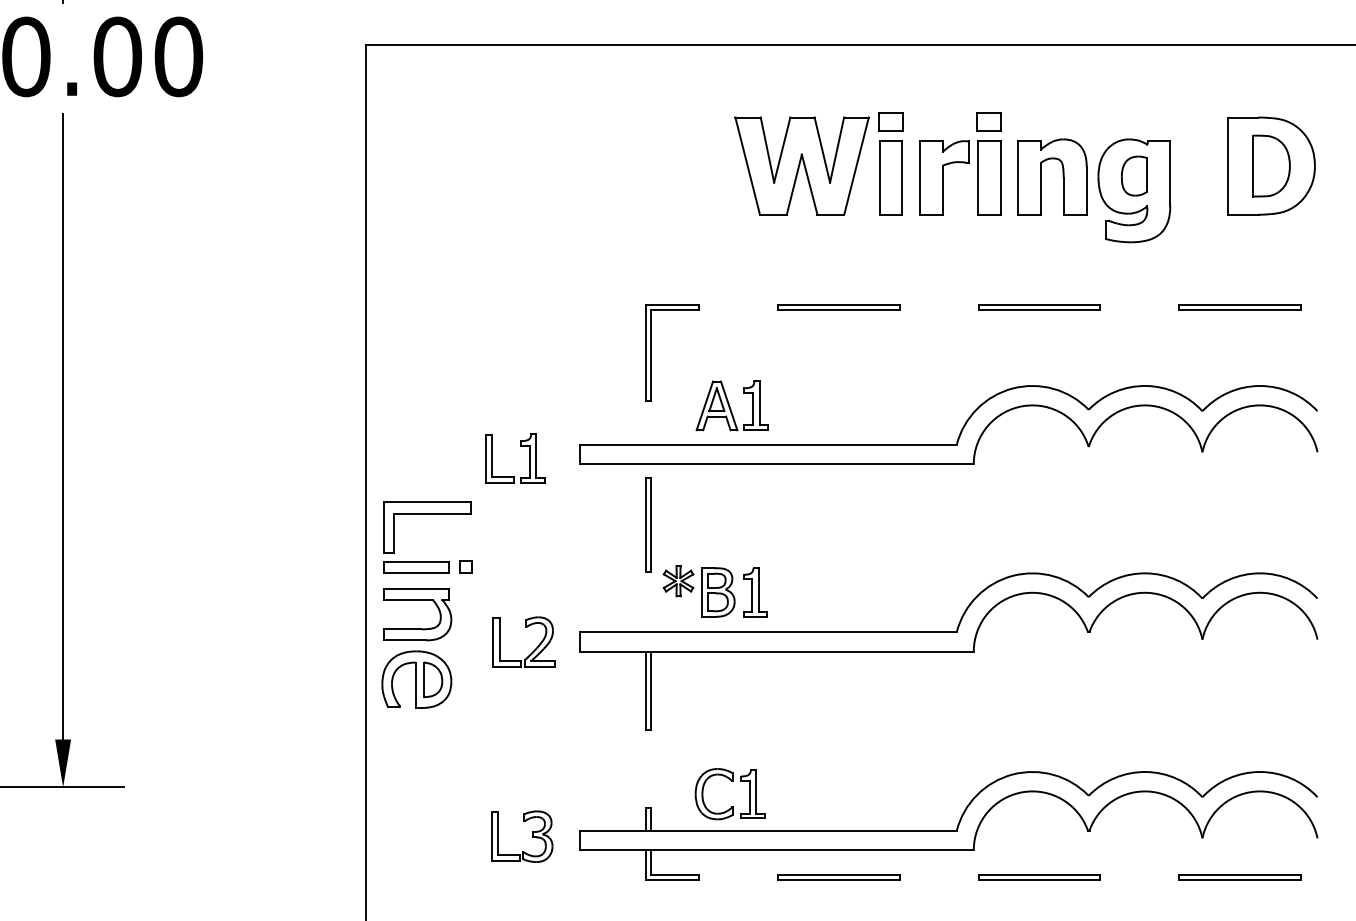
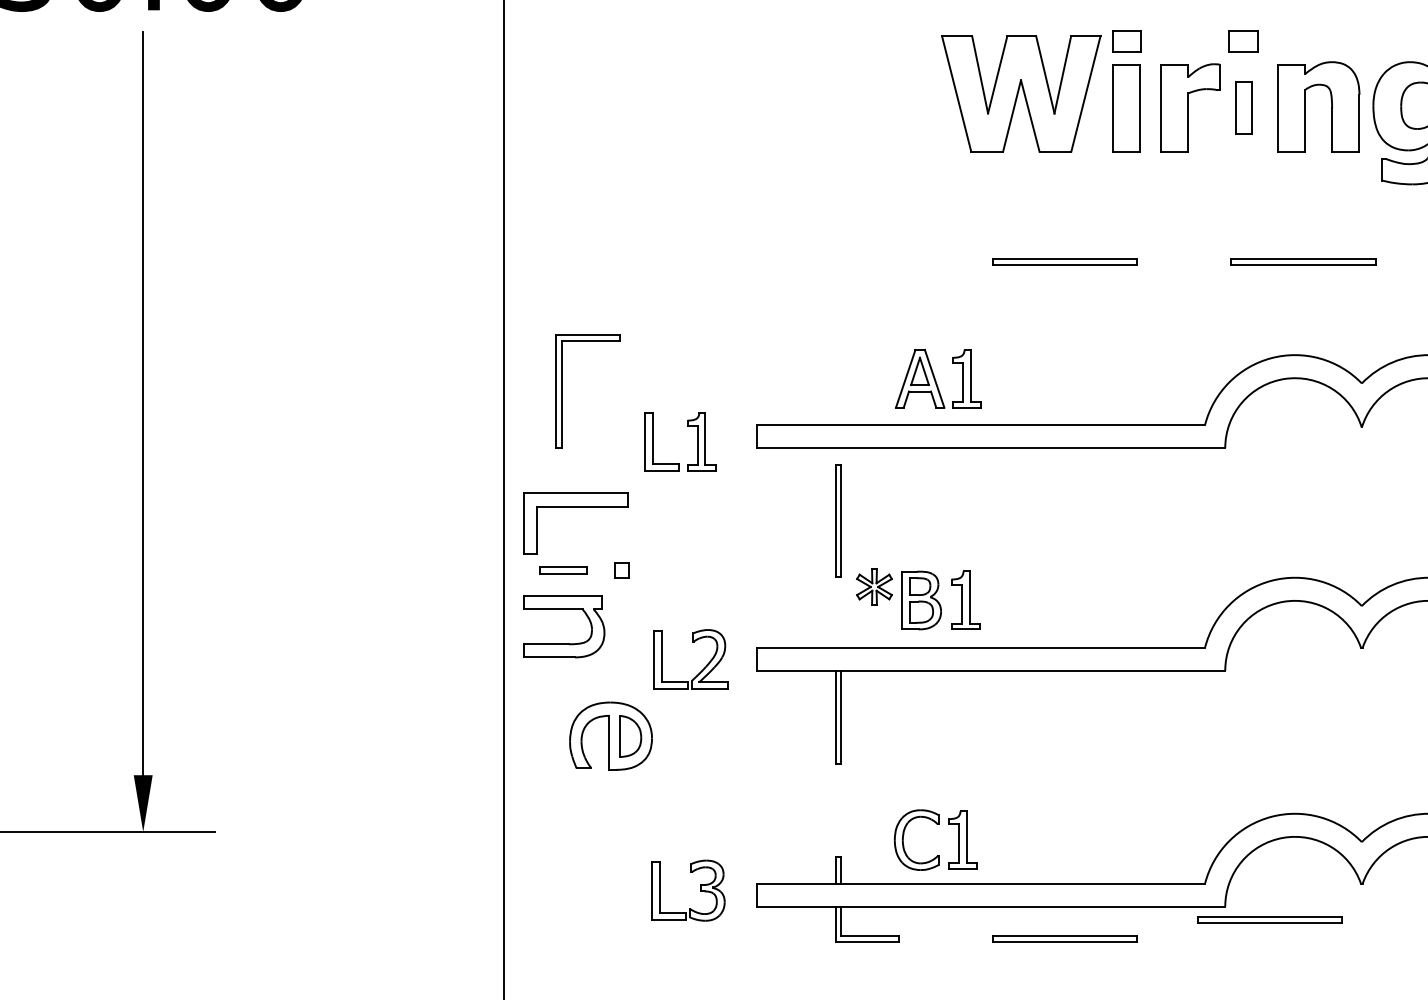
part: (989, 177) -> (1243, 107), size x0.6
part: (651, 352) -> (563, 391), moved
part: (416, 567) -> (563, 570), size x0.6
part: (416, 679) -> (610, 735), moved
part: (1039, 877) -> (1270, 920), moved

